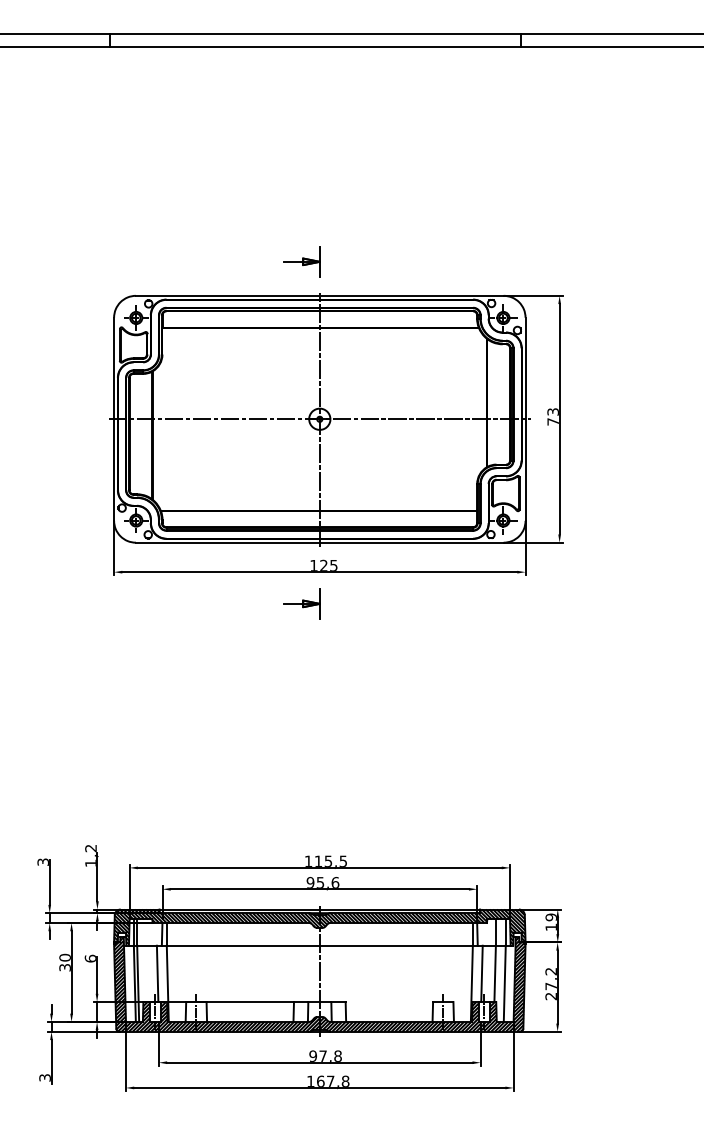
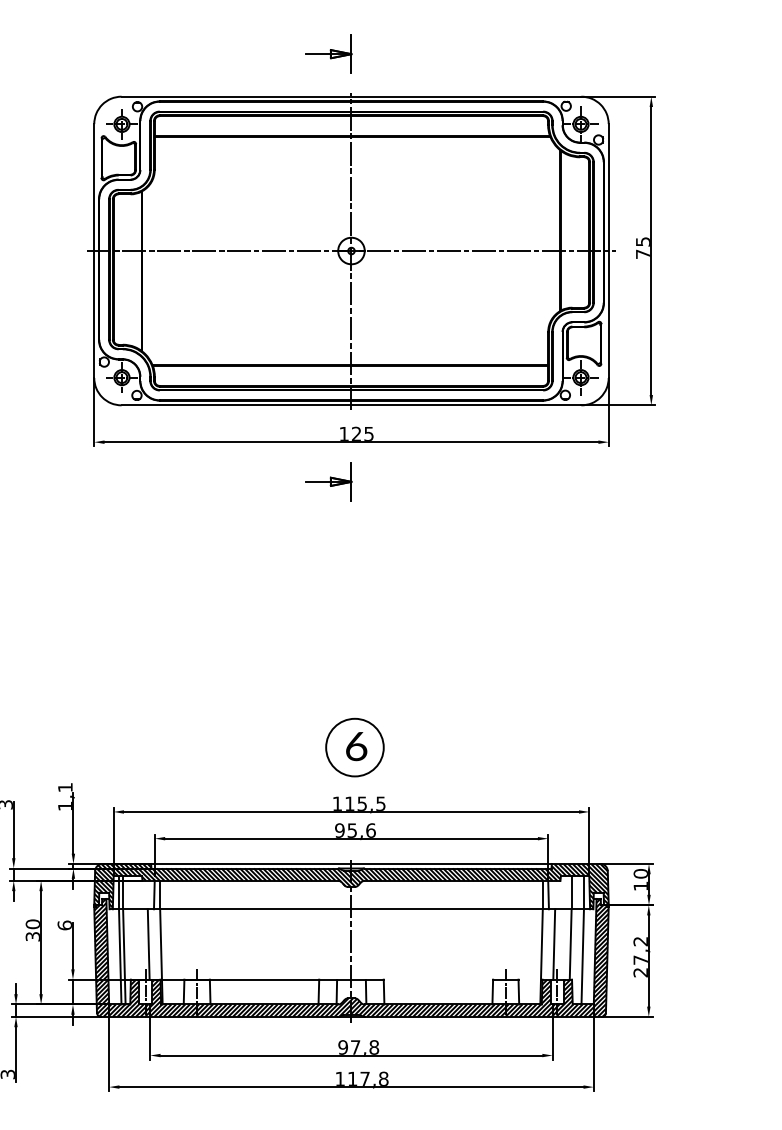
text: (552, 411) -> (642, 241), 73 -> 75
part: (322, 816) -> (354, 747), added
text: (90, 848) -> (64, 787), 1,2 -> 1,1
text: (550, 917) -> (639, 873), 19 -> 10
text: (320, 1080) -> (352, 1077), 167,8 -> 117,8

